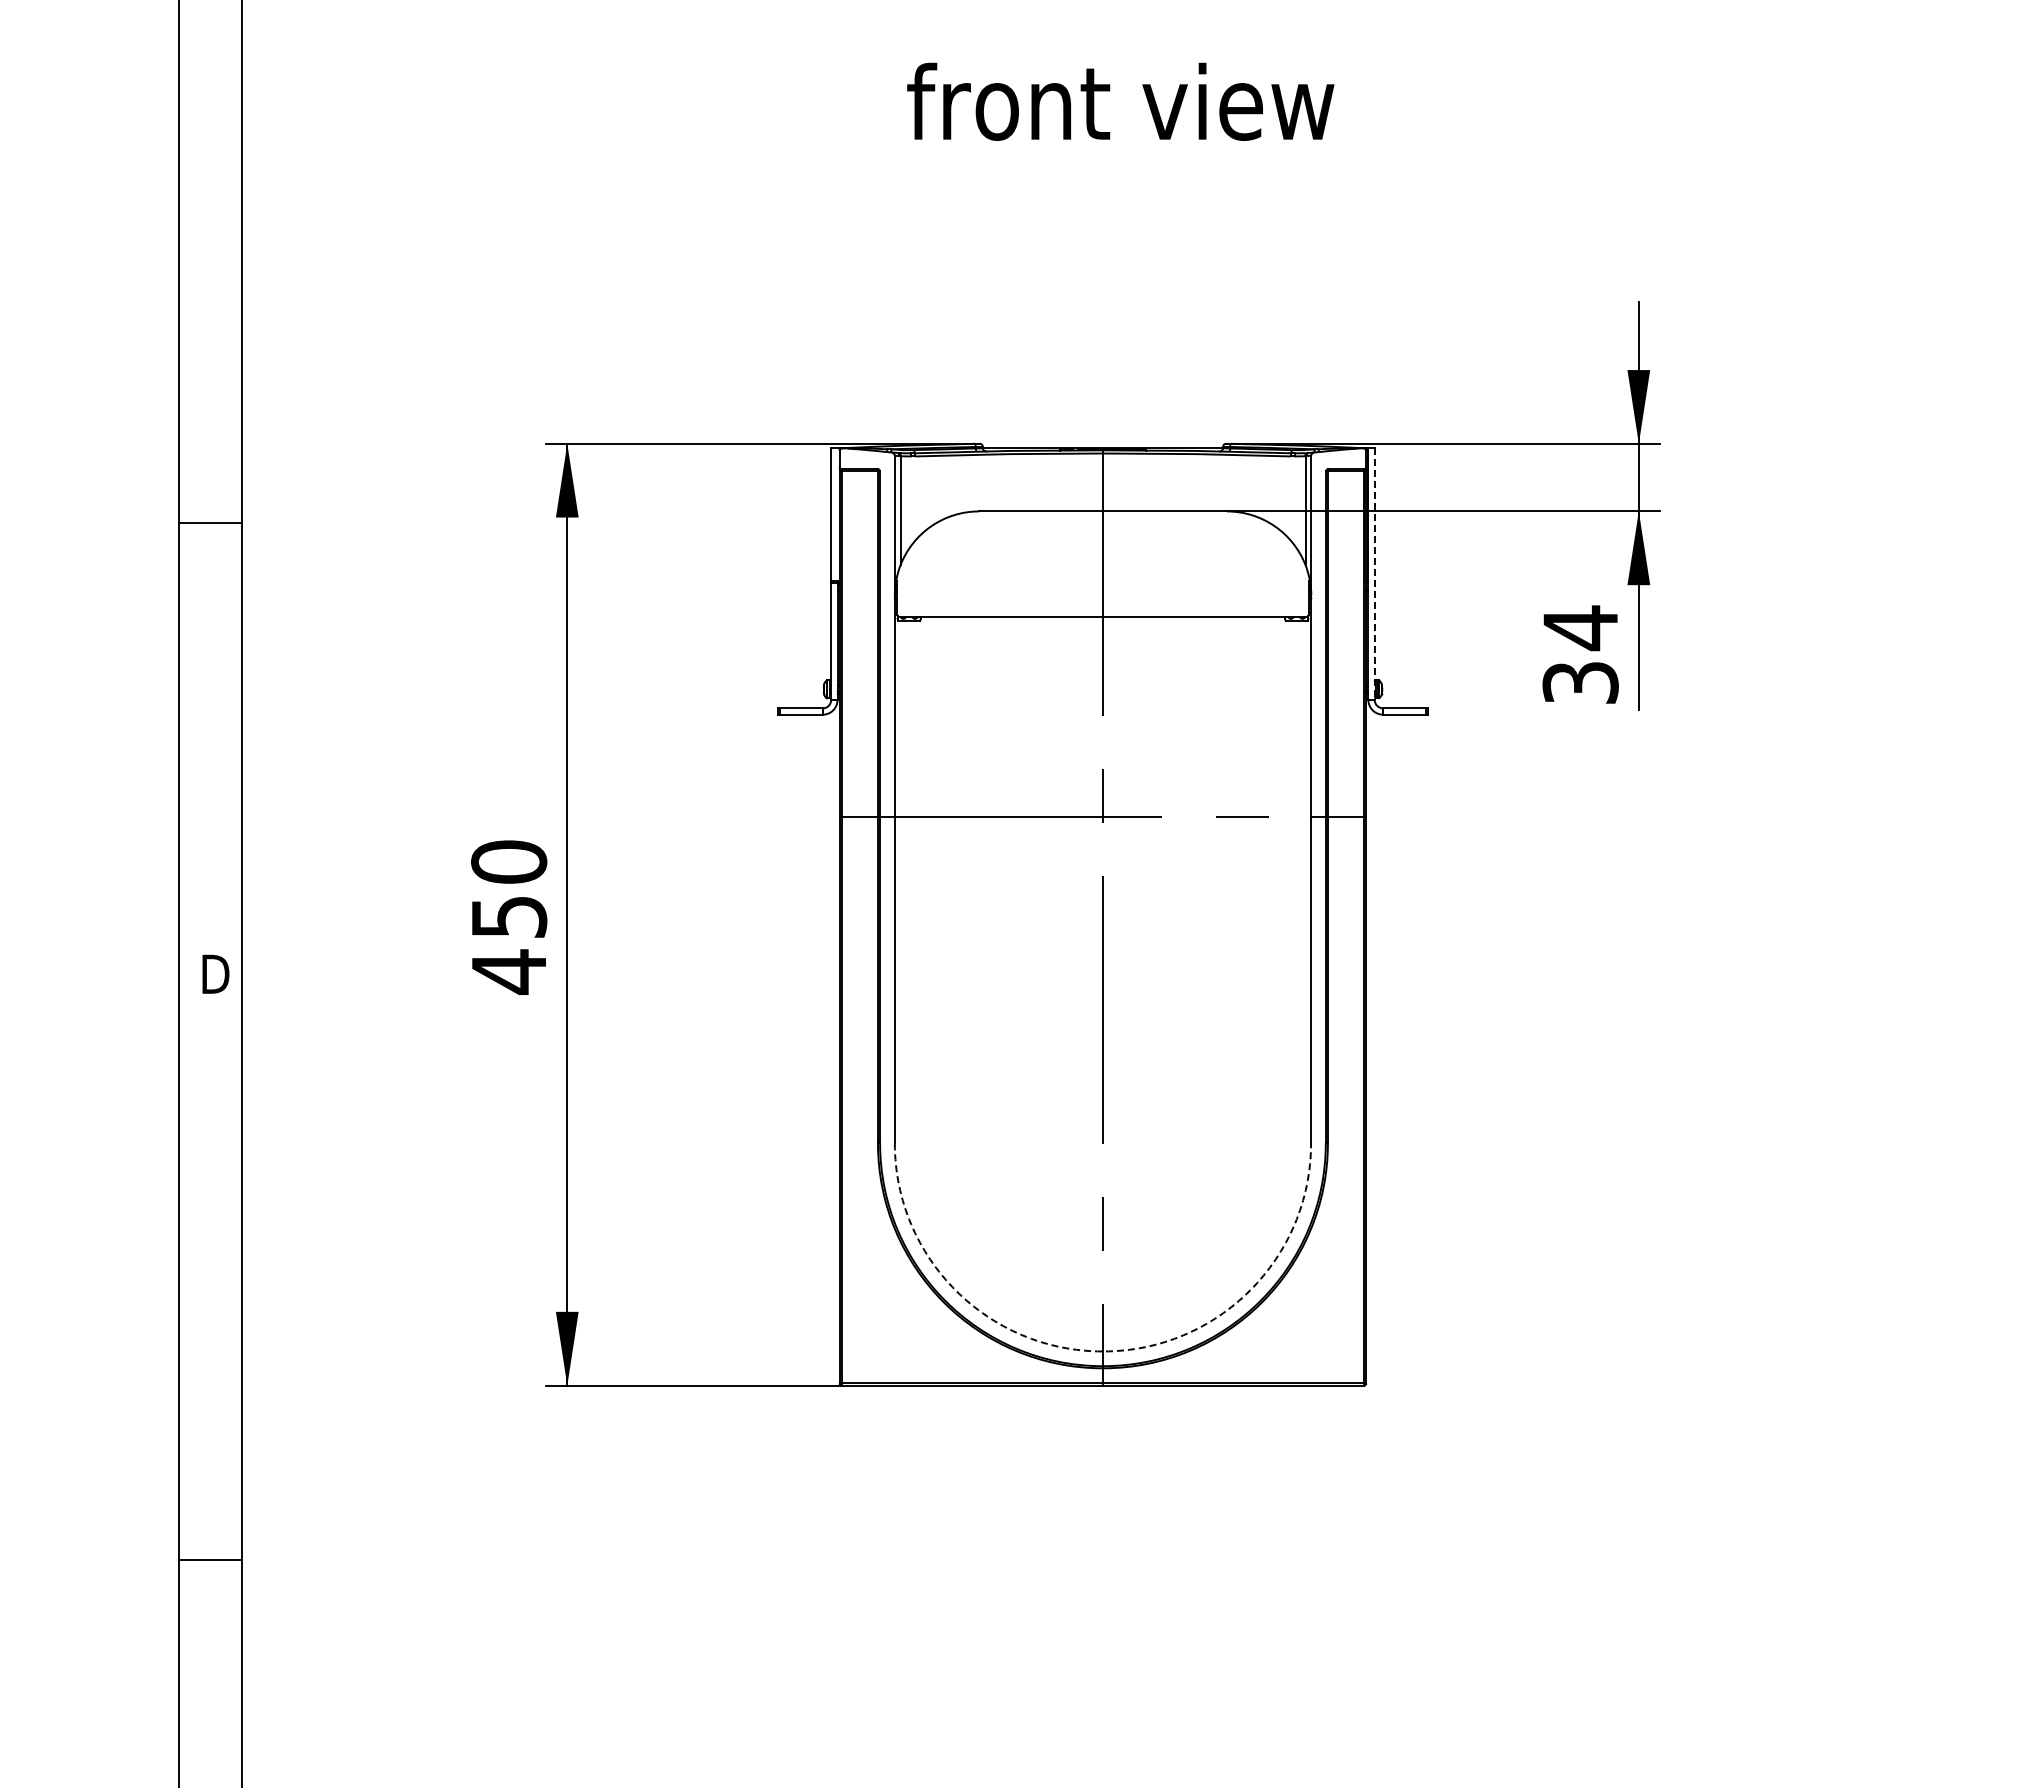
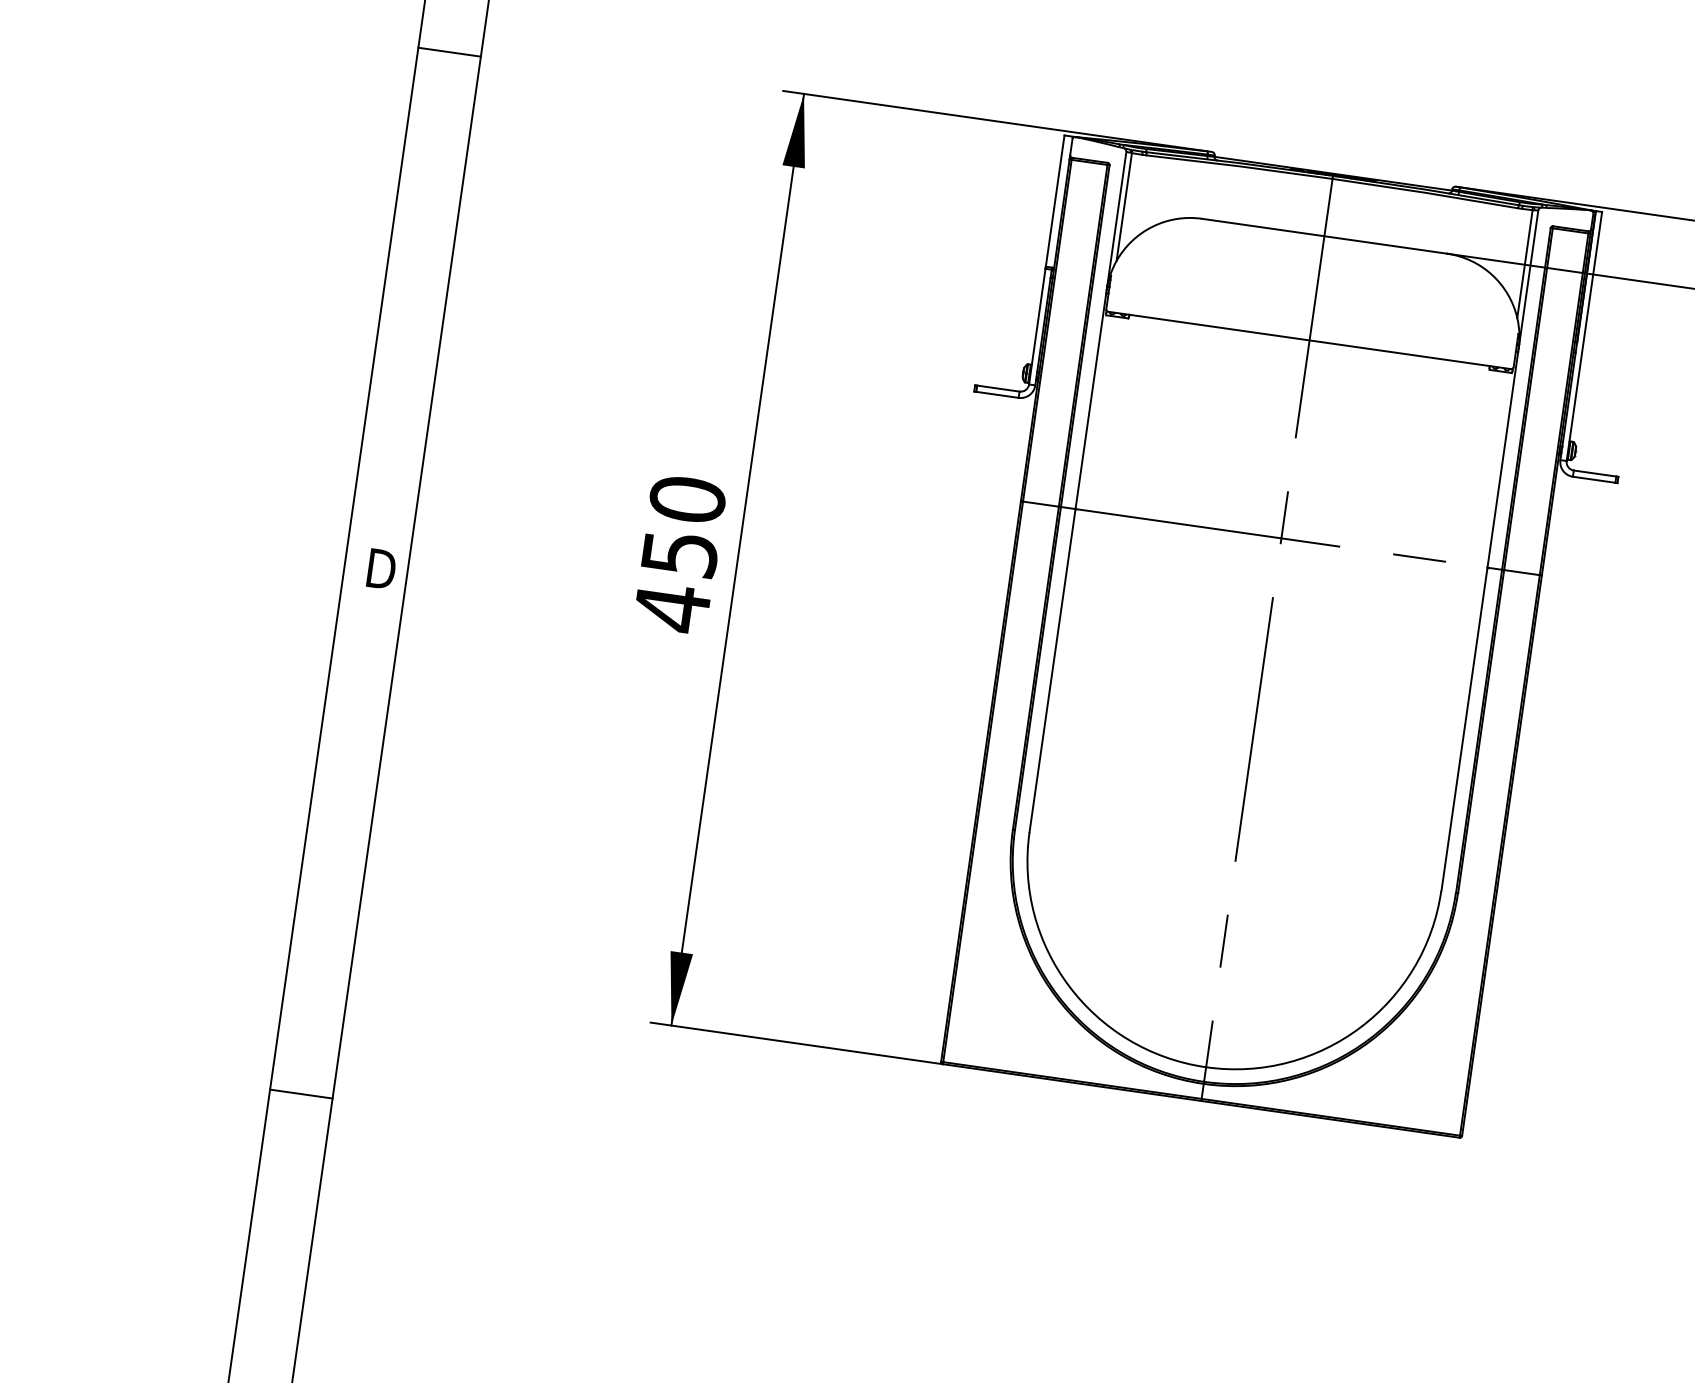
line: (209, 523) -> (448, 52), moved
line: (1374, 574) -> (1584, 336), dashed -> solid
arc: (1102, 1351) -> (1205, 1067), dashed -> solid
line: (209, 1559) -> (300, 1093), moved

